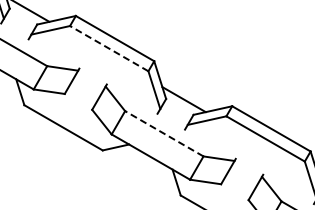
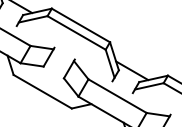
line: (108, 48) -> (76, 32), dashed -> solid
line: (163, 133) -> (116, 95), dashed -> solid

